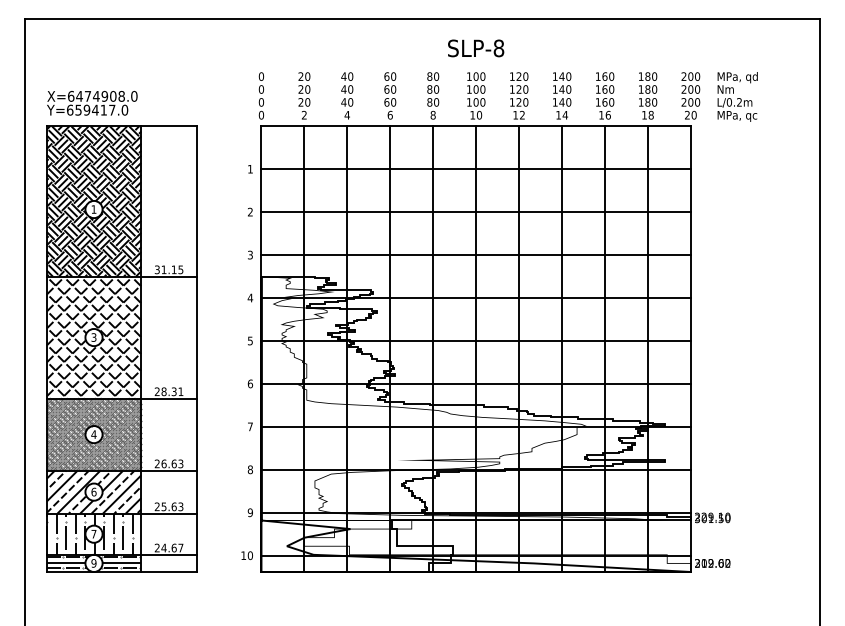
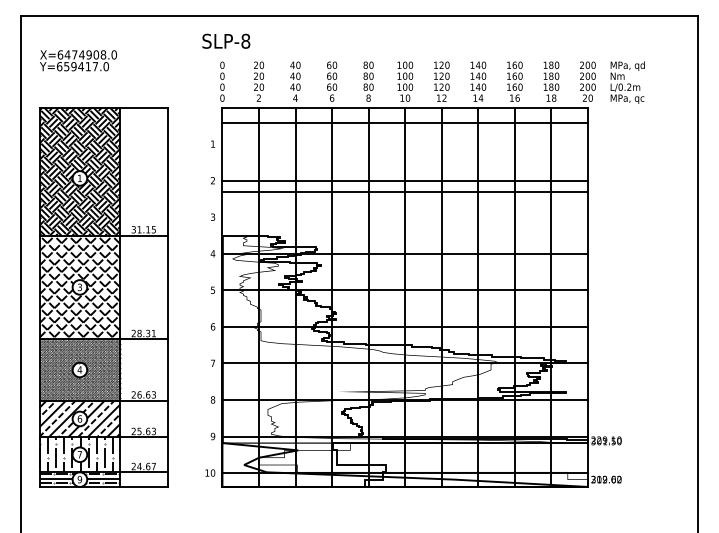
text: (476, 48) -> (226, 41), moved
text: (92, 103) -> (78, 60), moved
line: (475, 169) -> (404, 123), moved
line: (475, 255) -> (404, 192), moved

